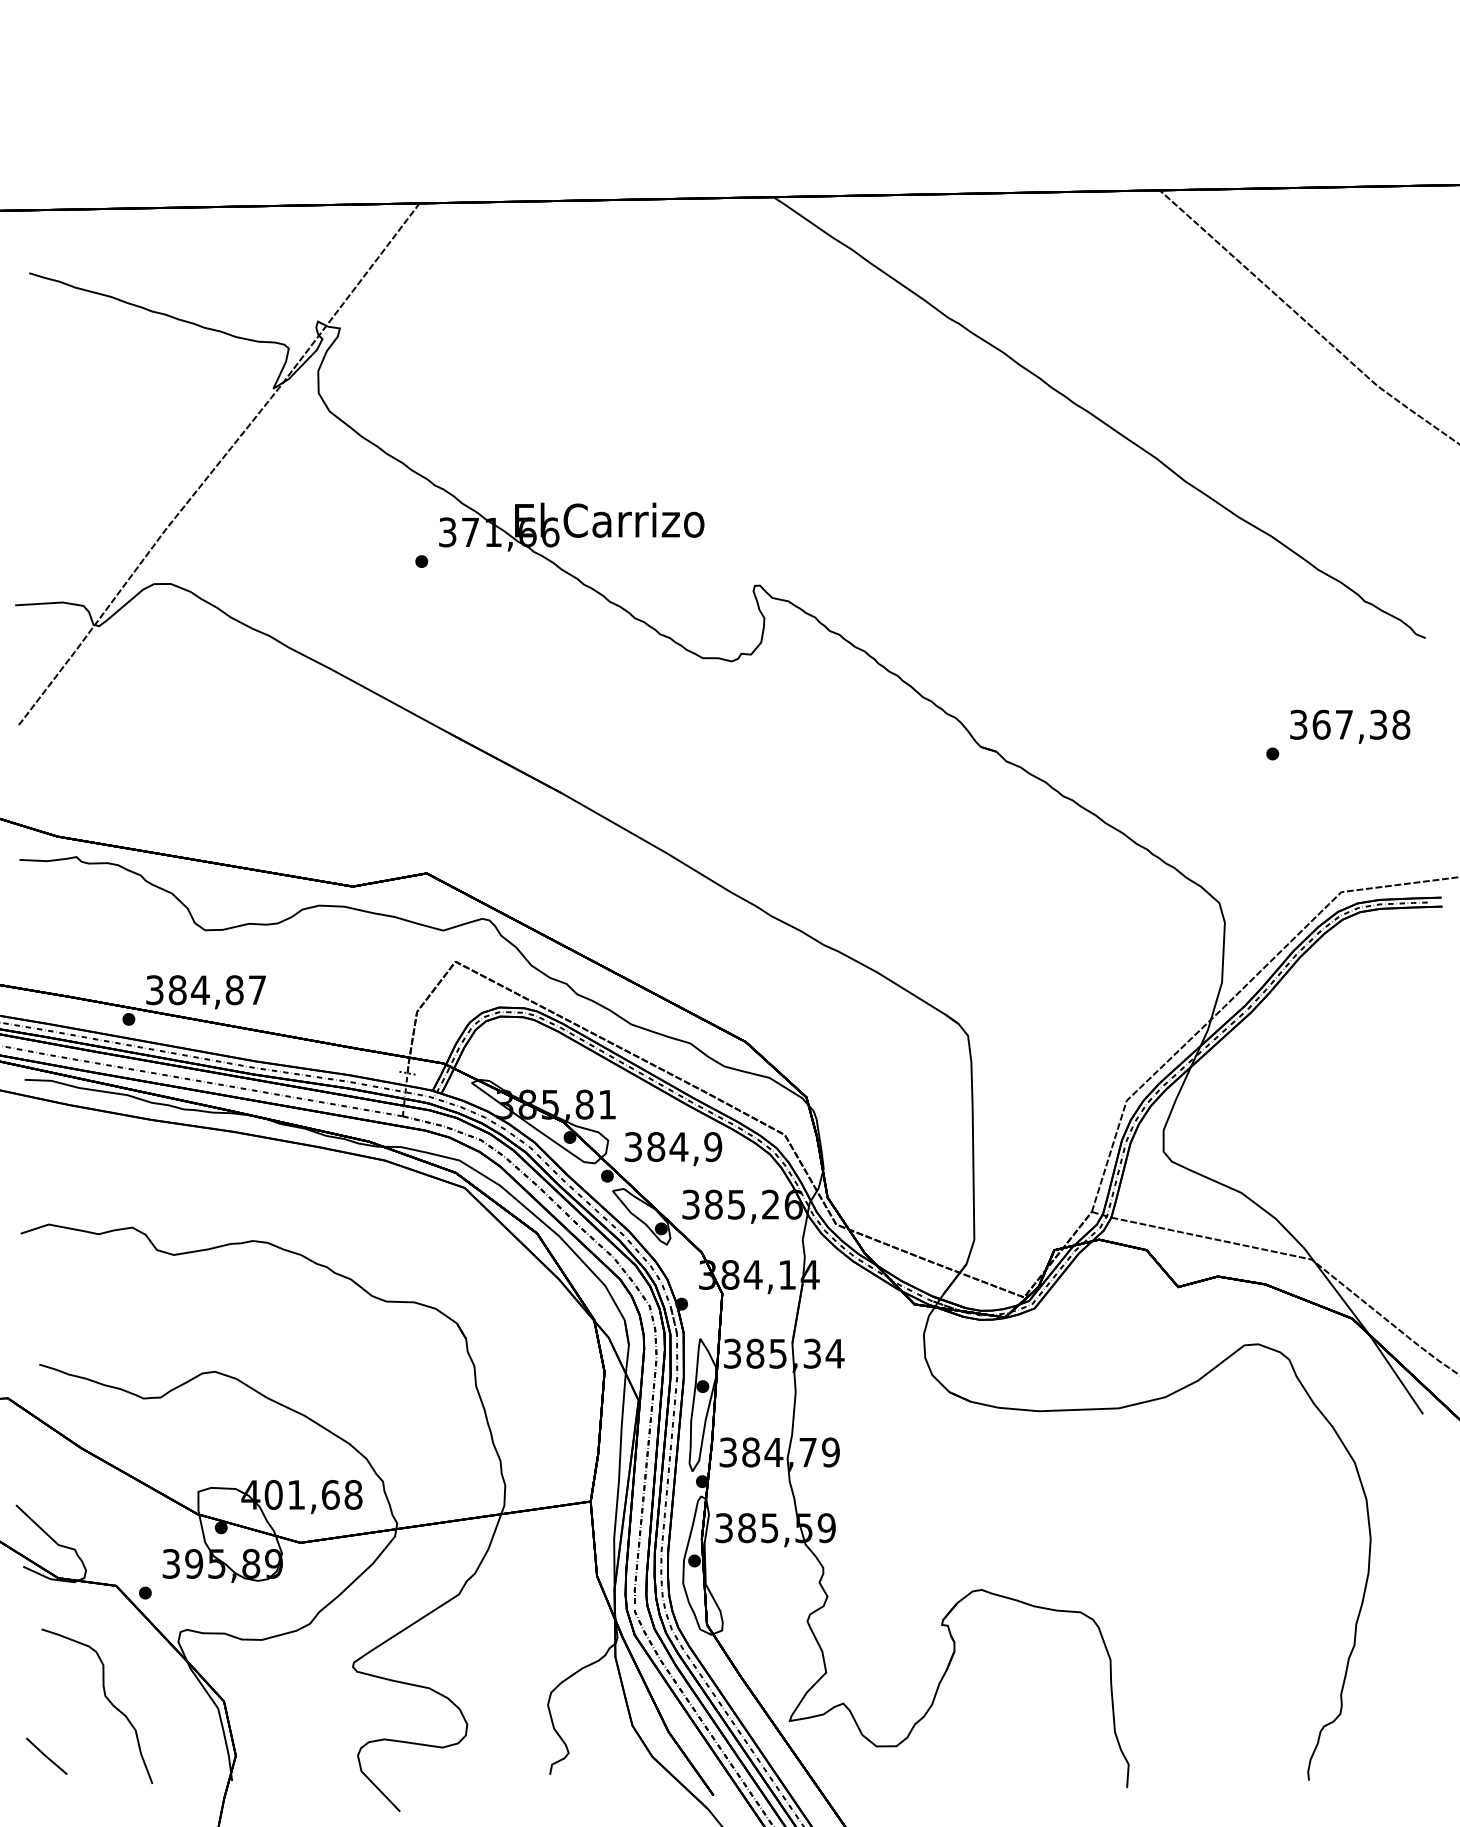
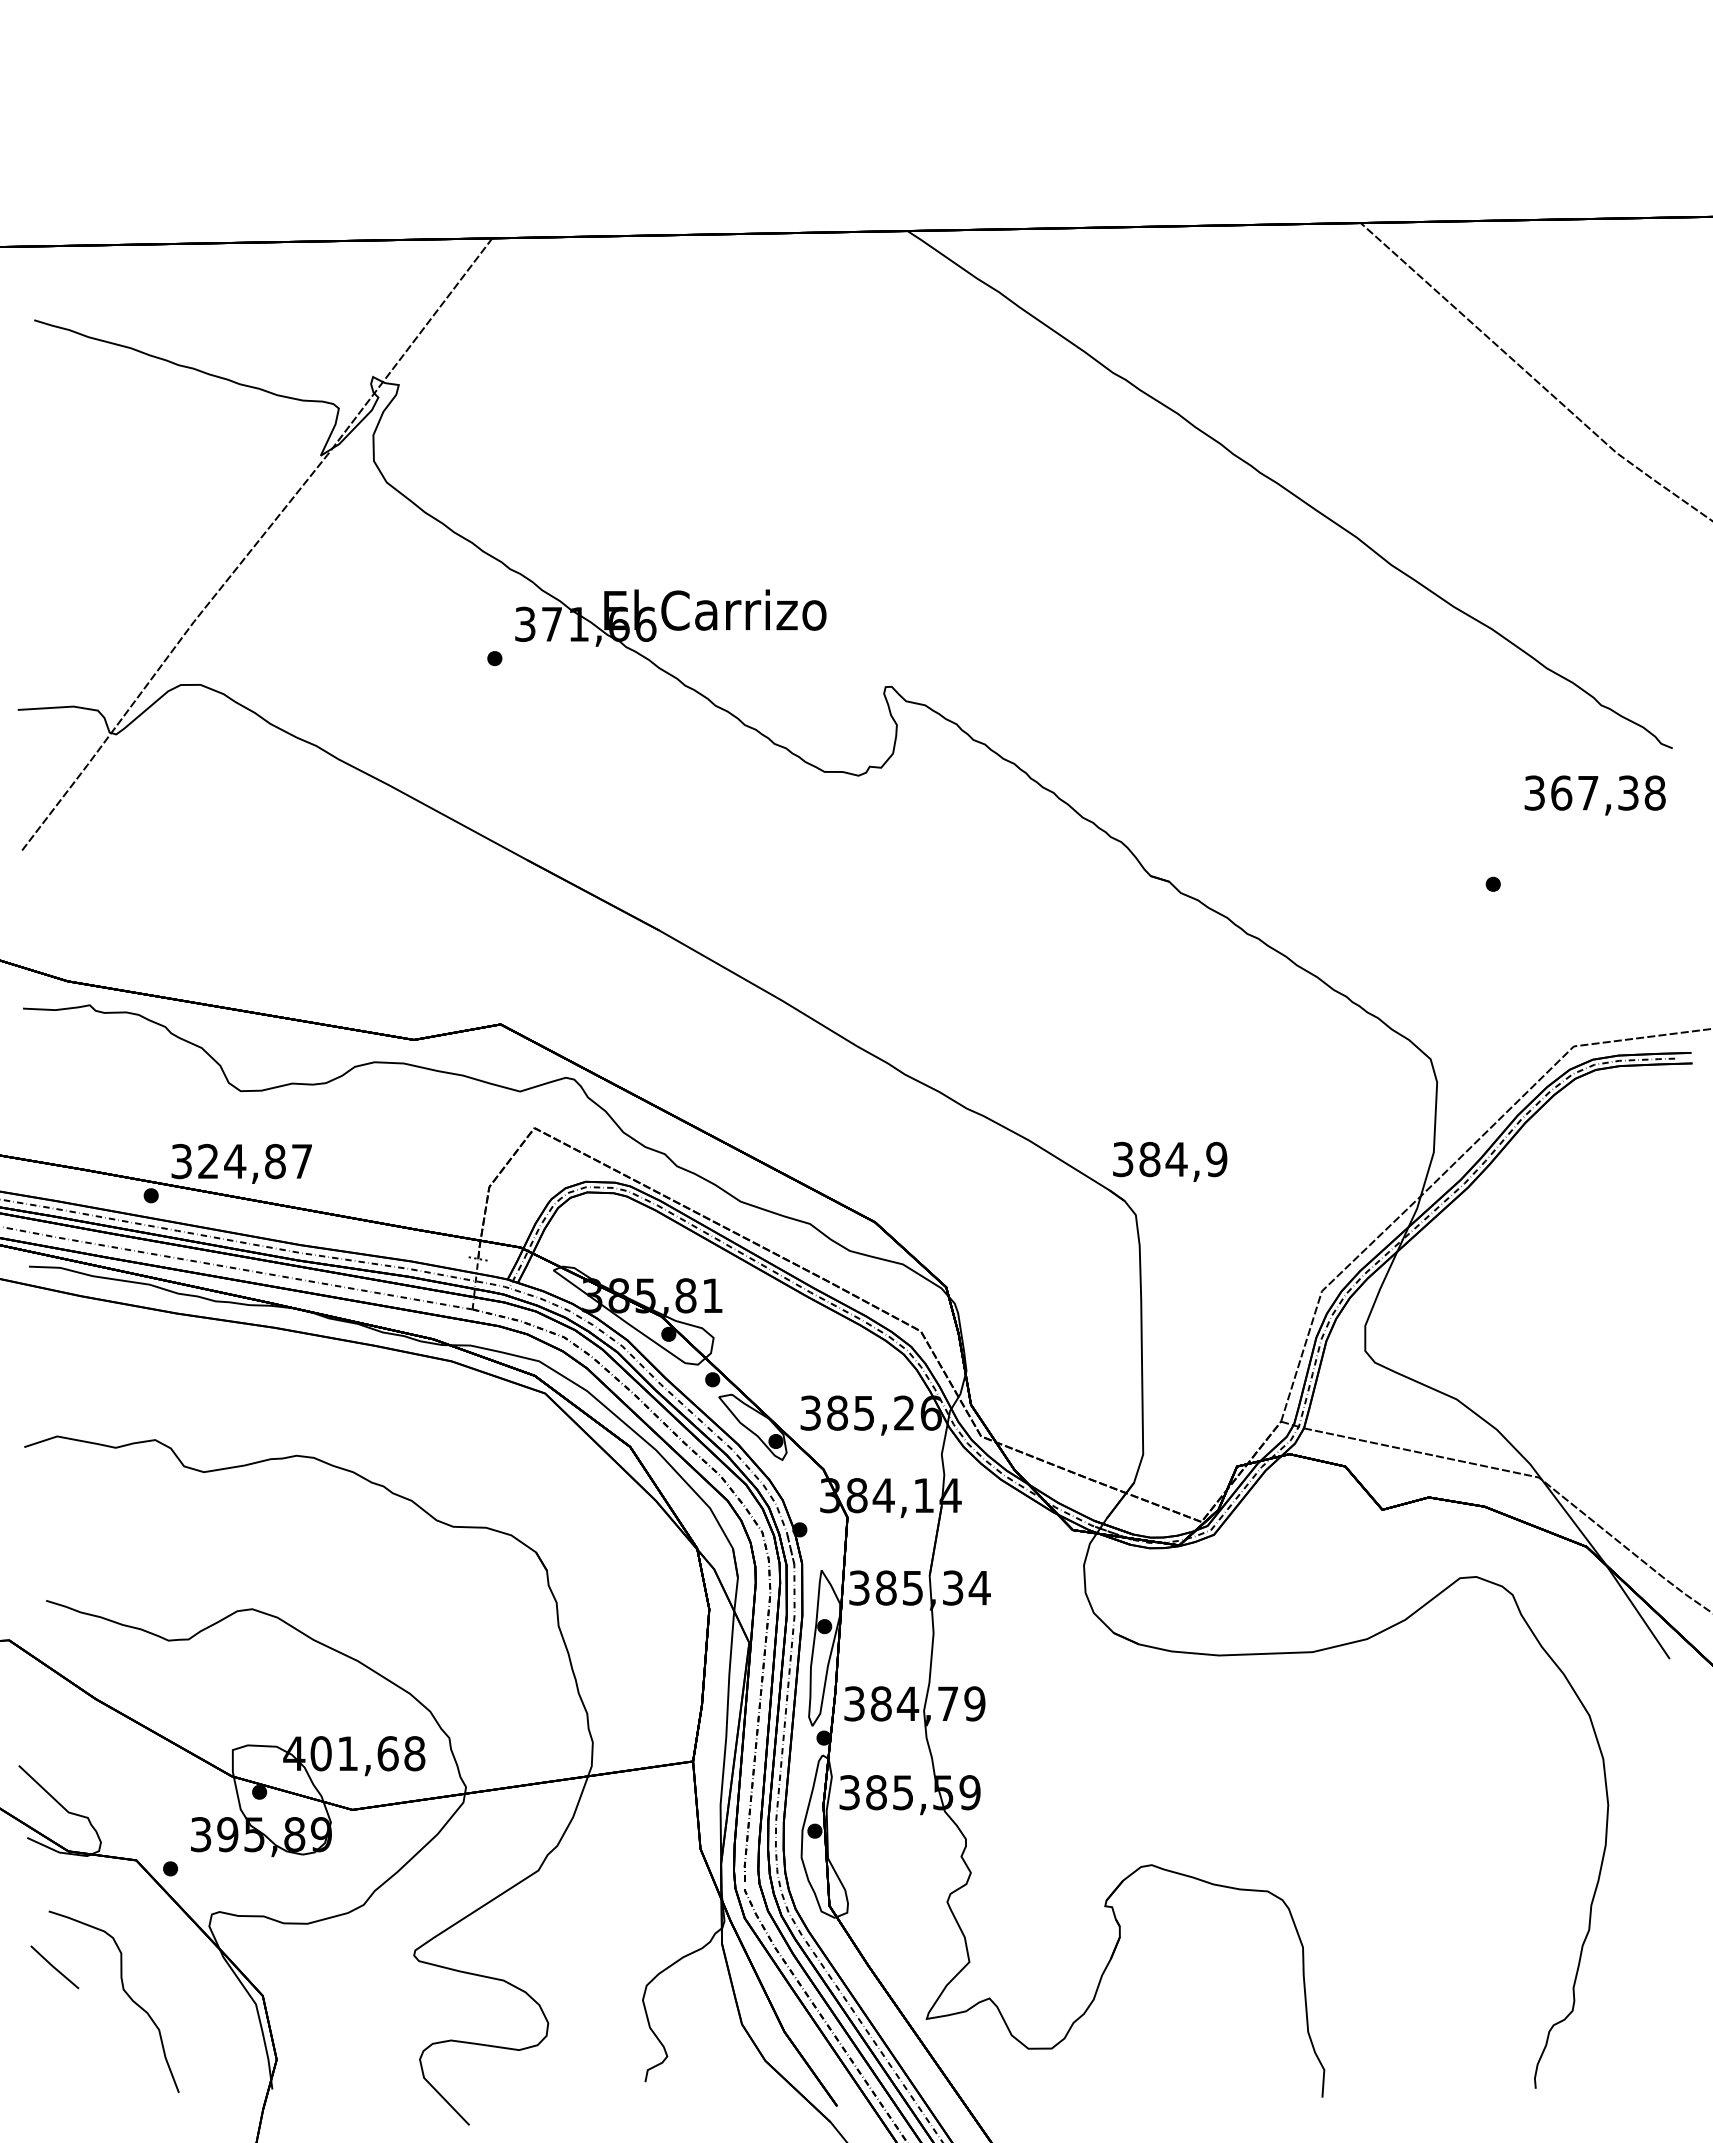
text: (1349, 726) -> (1594, 795), moved
text: (177, 990) -> (208, 1161), 384,87 -> 324,87
text: (673, 1148) -> (1170, 1161), moved
line: (46, 1756) -> (54, 1967), moved

